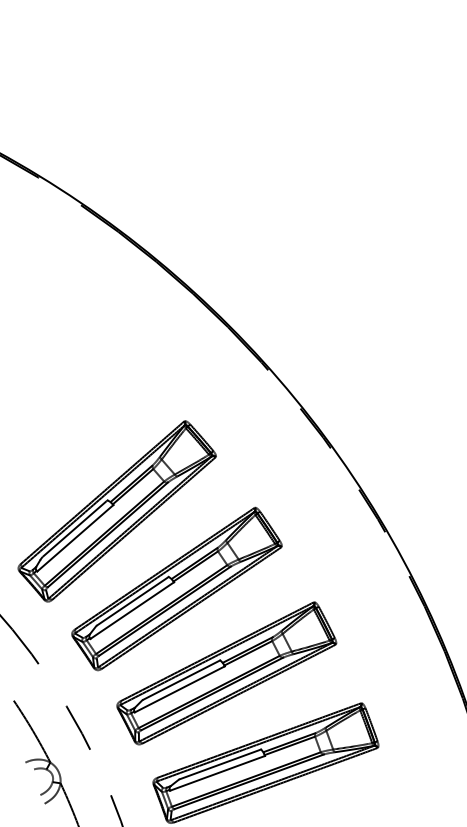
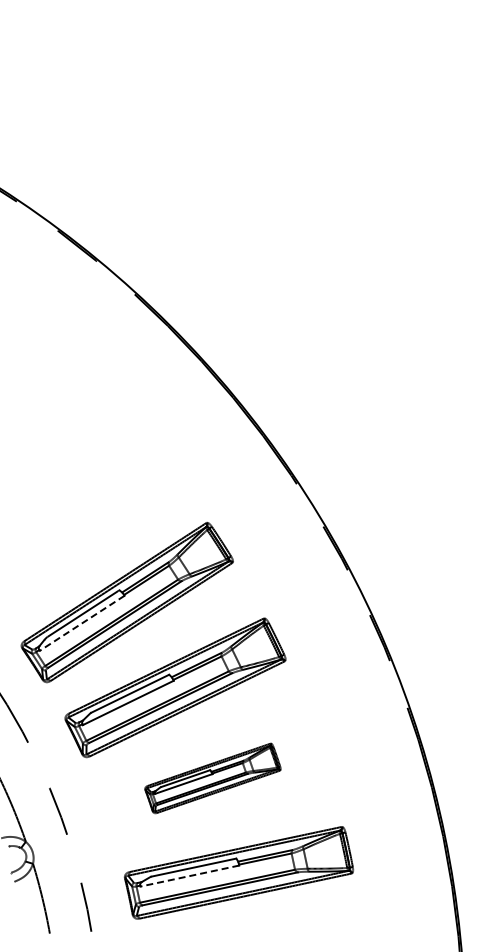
line: (75, 538) -> (82, 623), solid -> dashed
part: (226, 673) -> (212, 778), size x0.6
line: (217, 773) -> (189, 876), solid -> dashed

